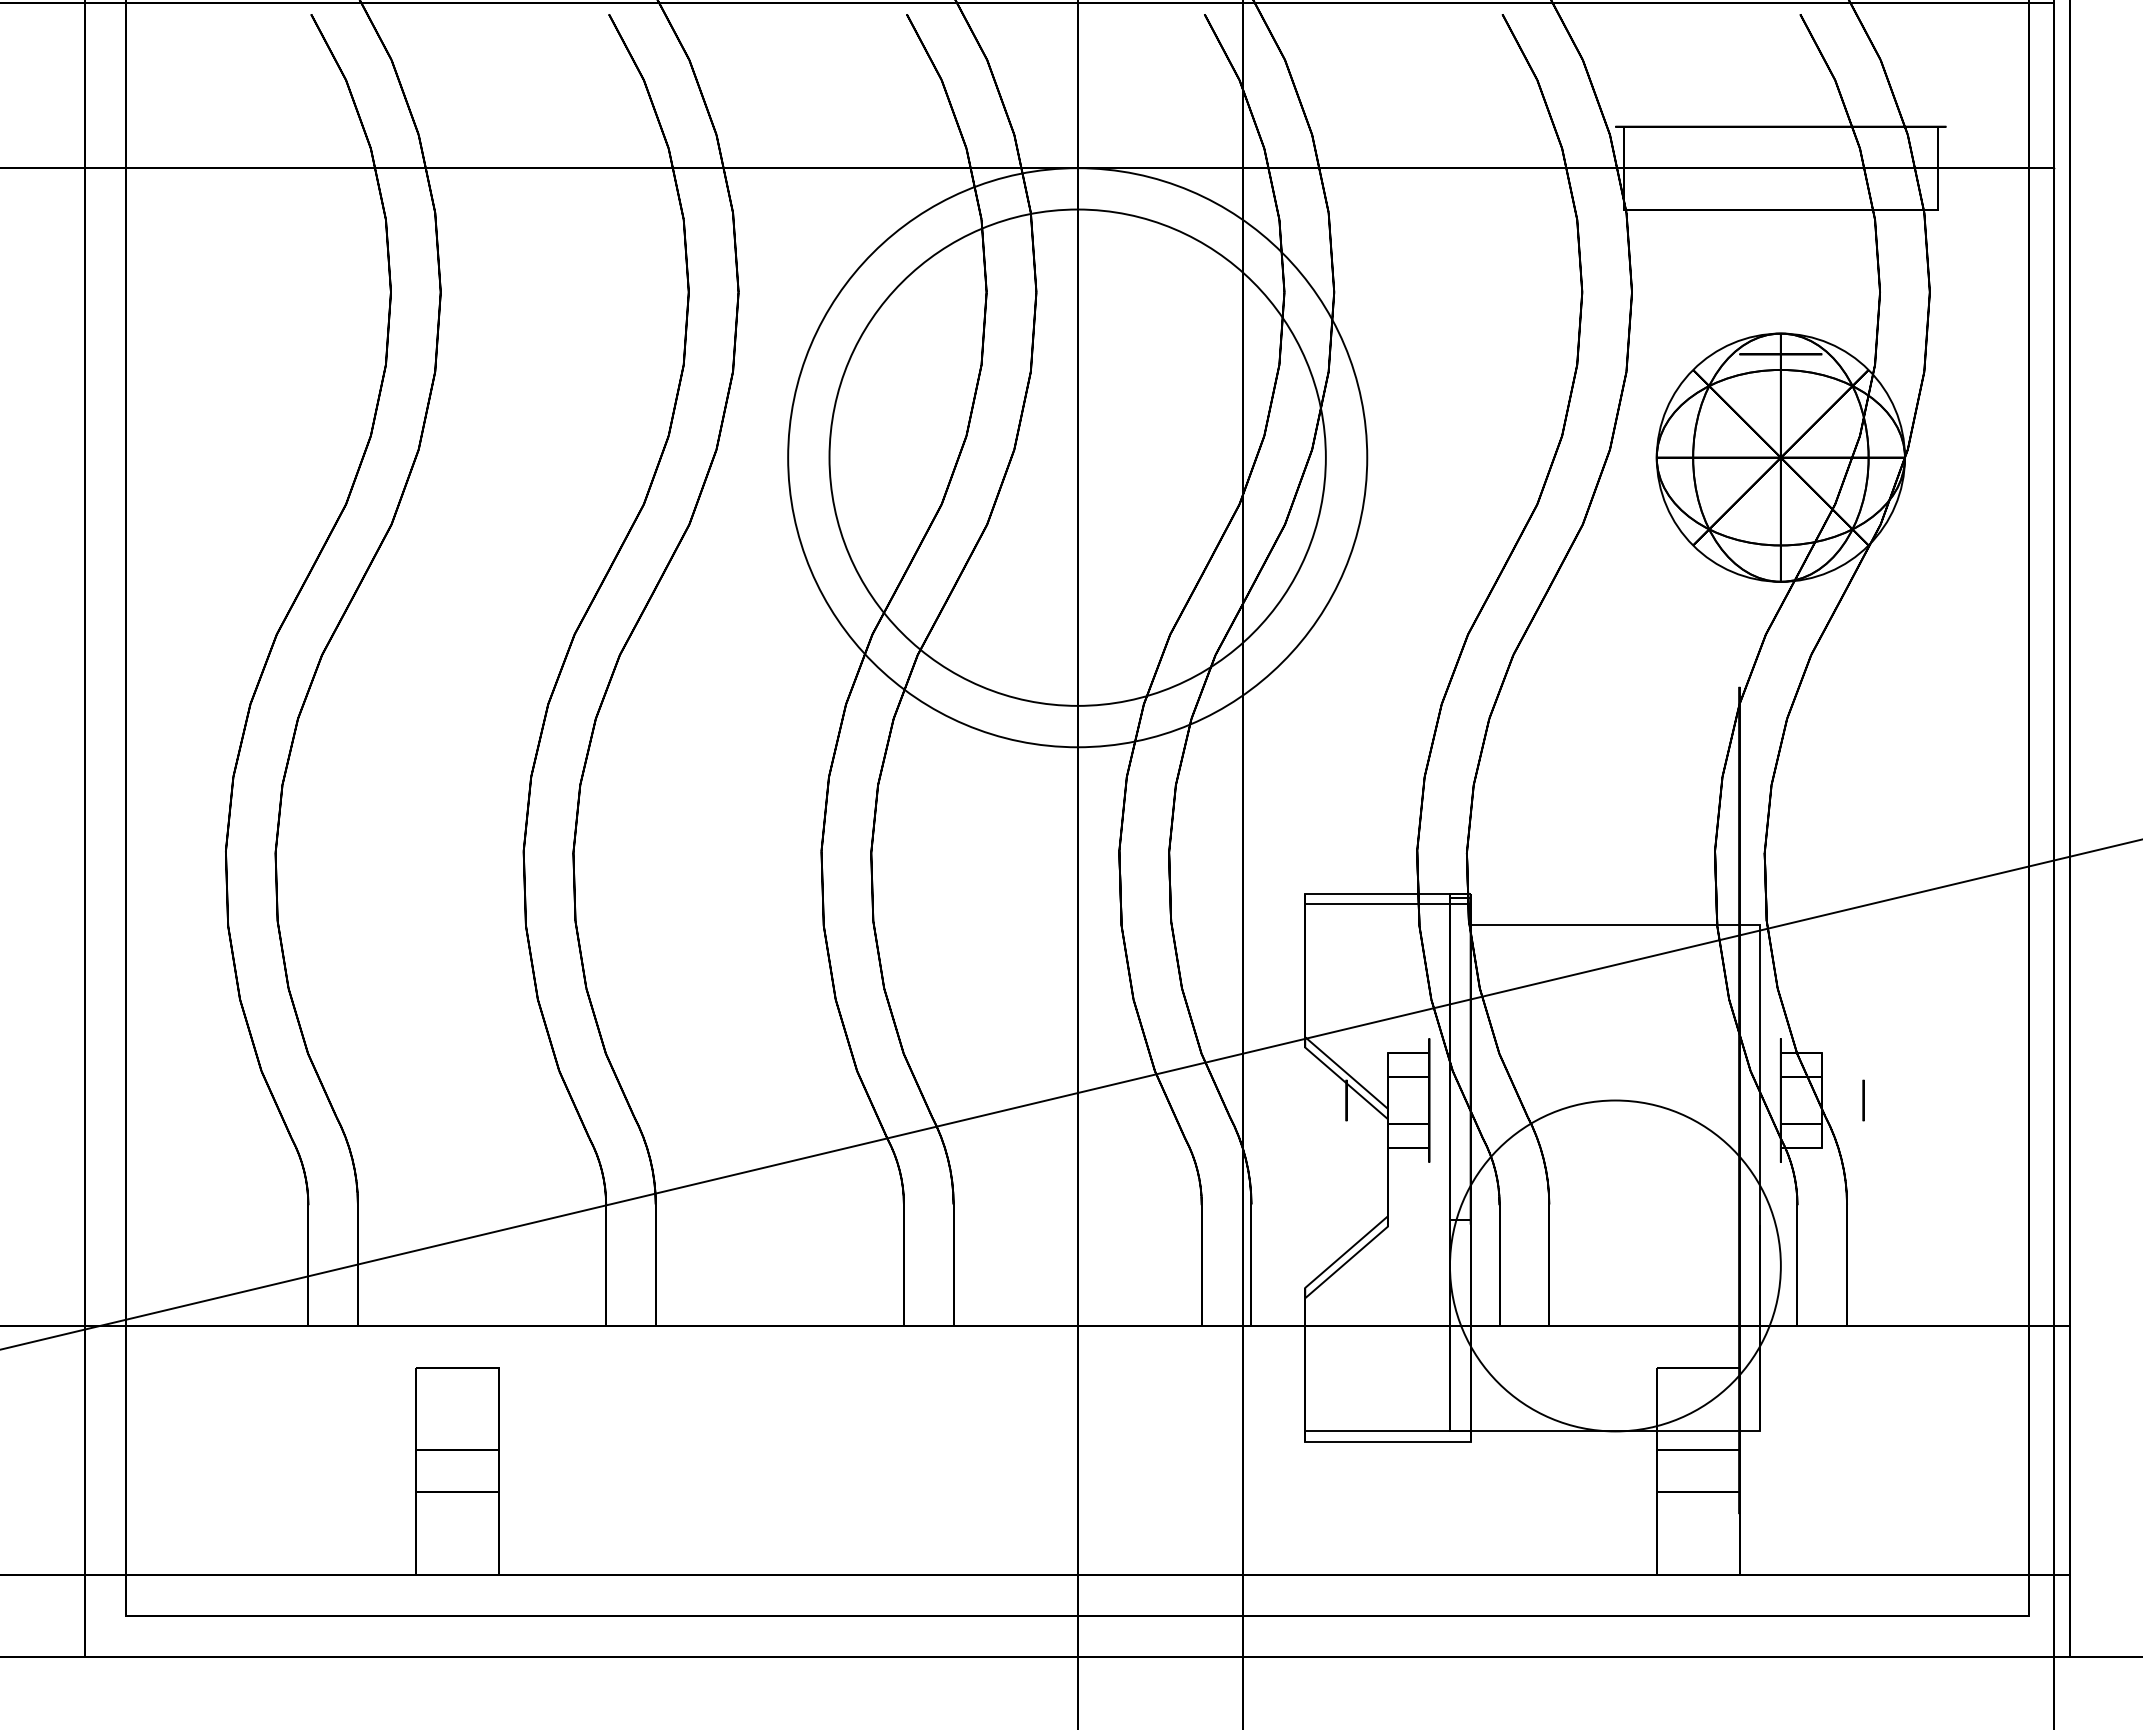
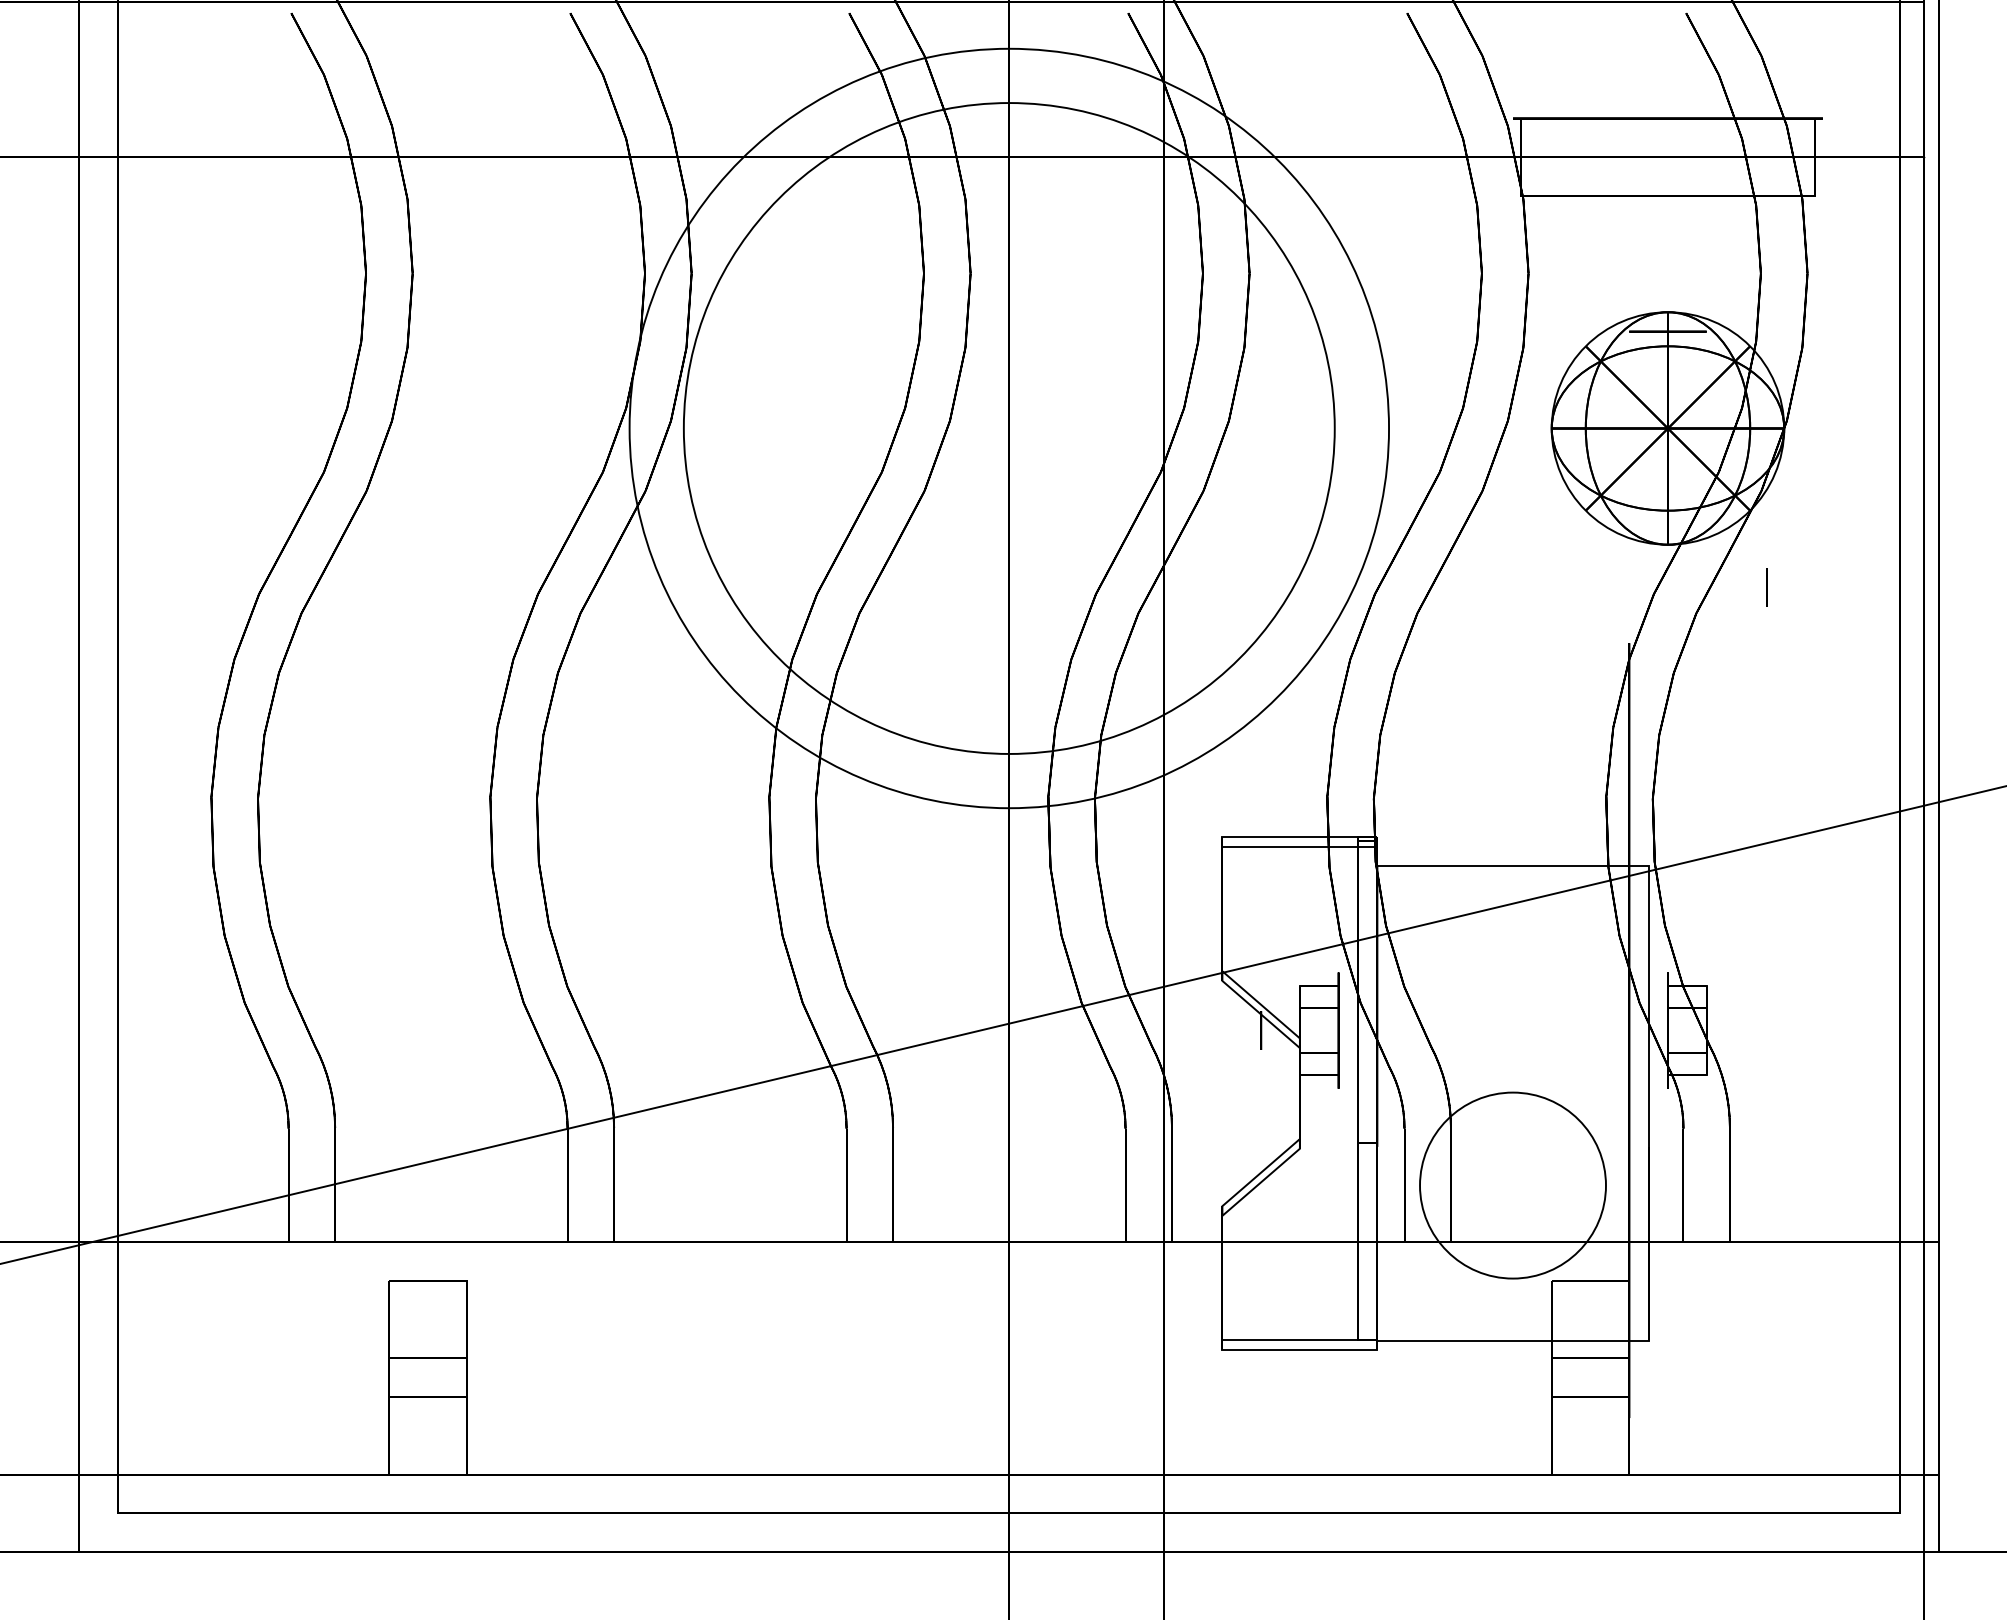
circle: (1077, 457) -> (1009, 428), size x1.4
circle: (1077, 457) -> (1009, 428), size x1.4
circle: (1863, 1100) -> (1766, 587), moved
circle: (1614, 1265) -> (1512, 1185), size x0.6

